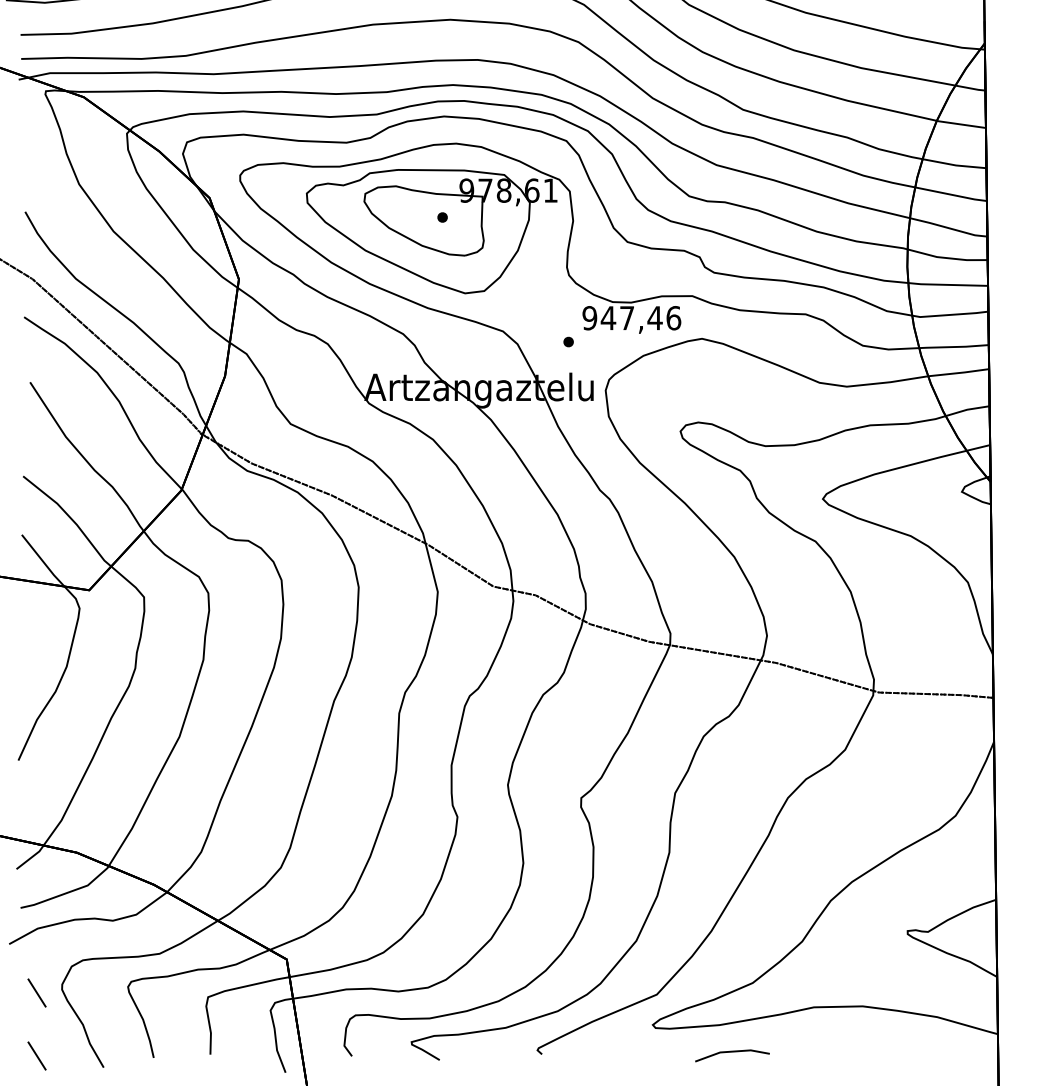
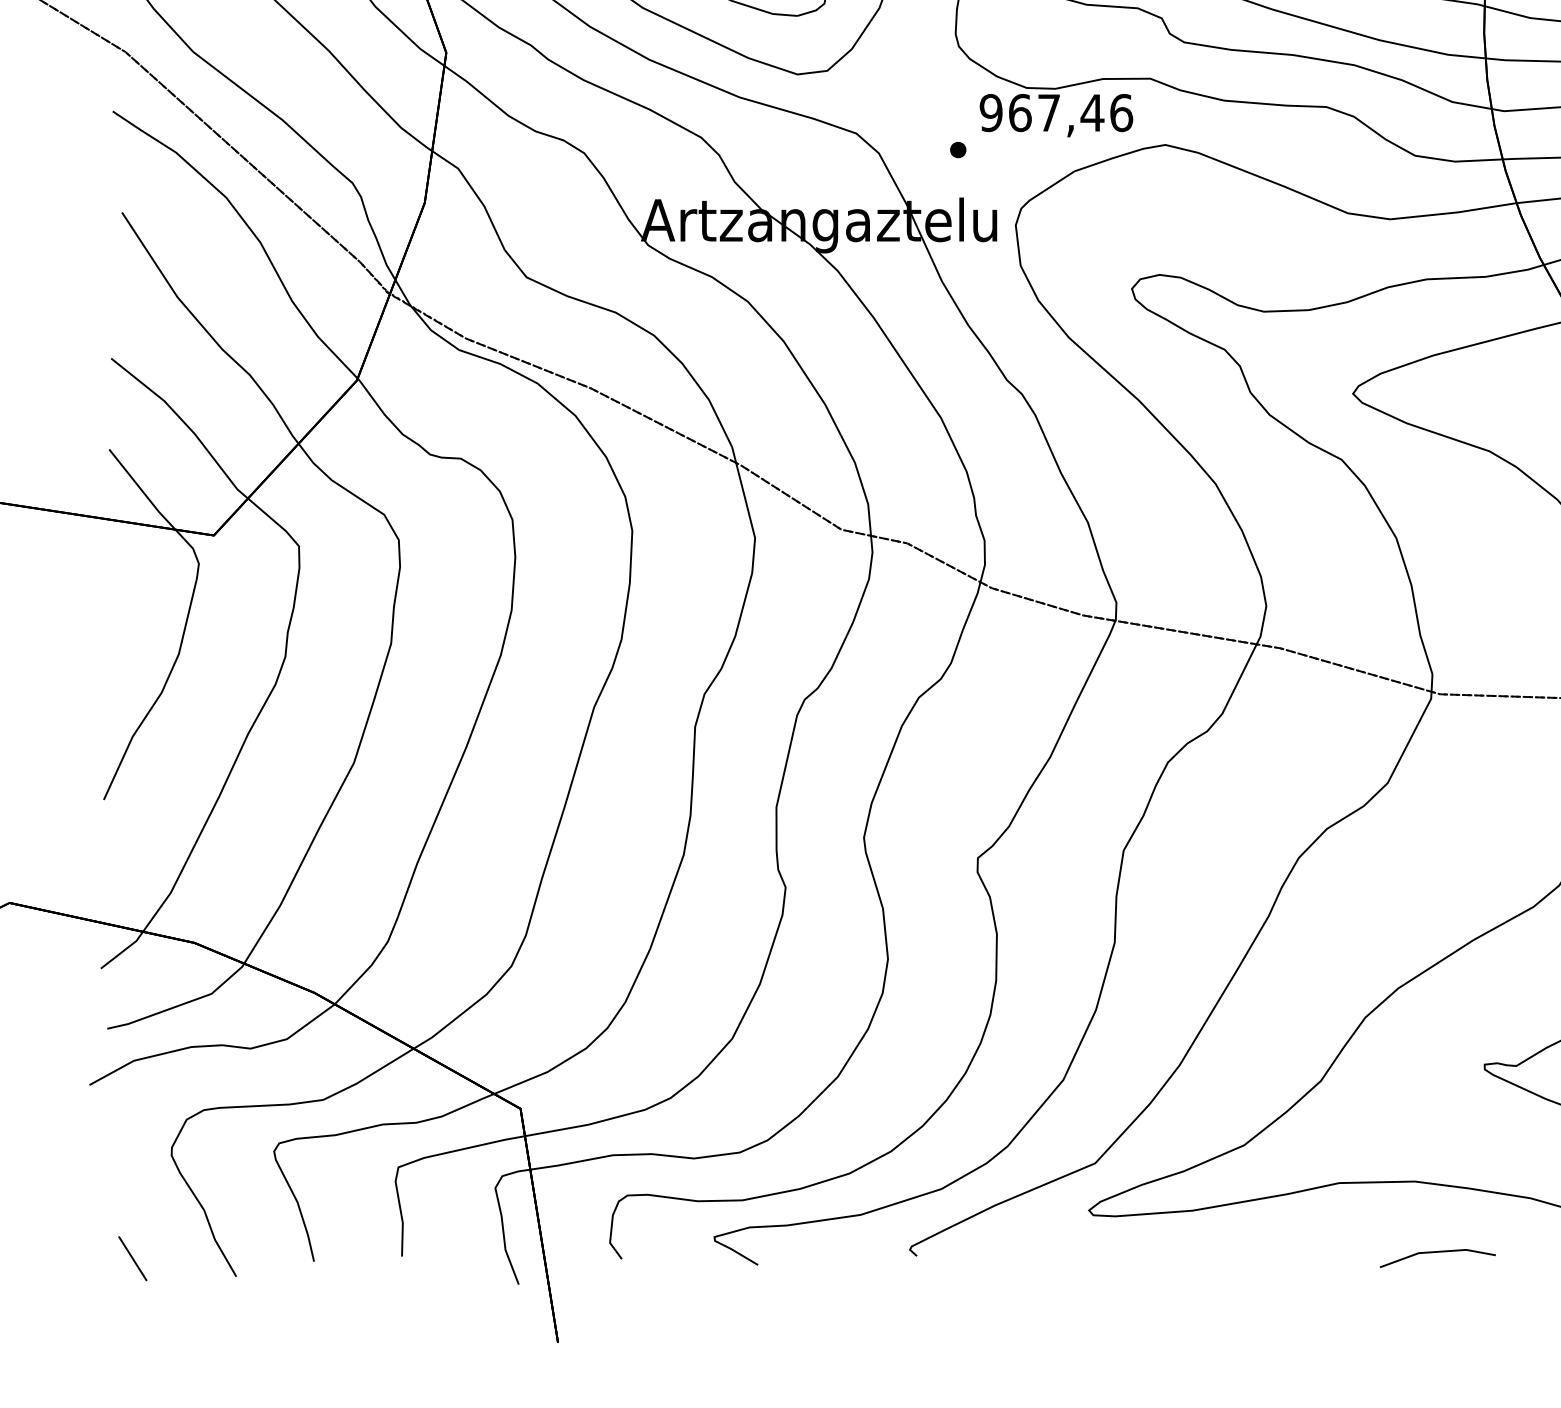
text: (608, 318) -> (1020, 113), 947,46 -> 967,46
line: (36, 992) -> (131, 1160), removed
line: (732, 1052) -> (1437, 1253), moved

